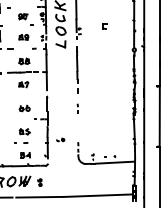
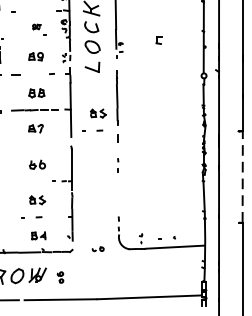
part: (25, 19) -> (38, 29), size x0.6
part: (62, 78) -> (94, 119), added
line: (159, 116) -> (242, 177), solid -> dashed
part: (60, 139) -> (97, 248), moved

